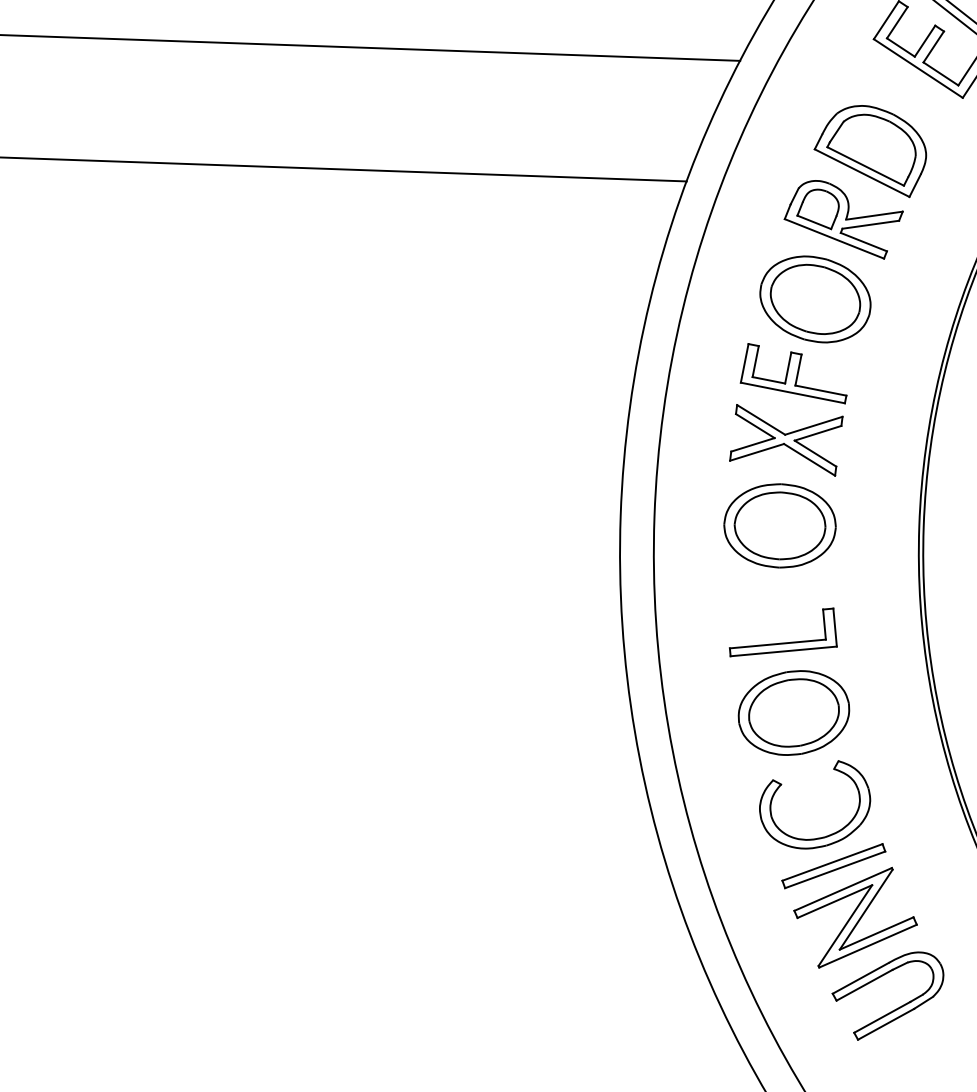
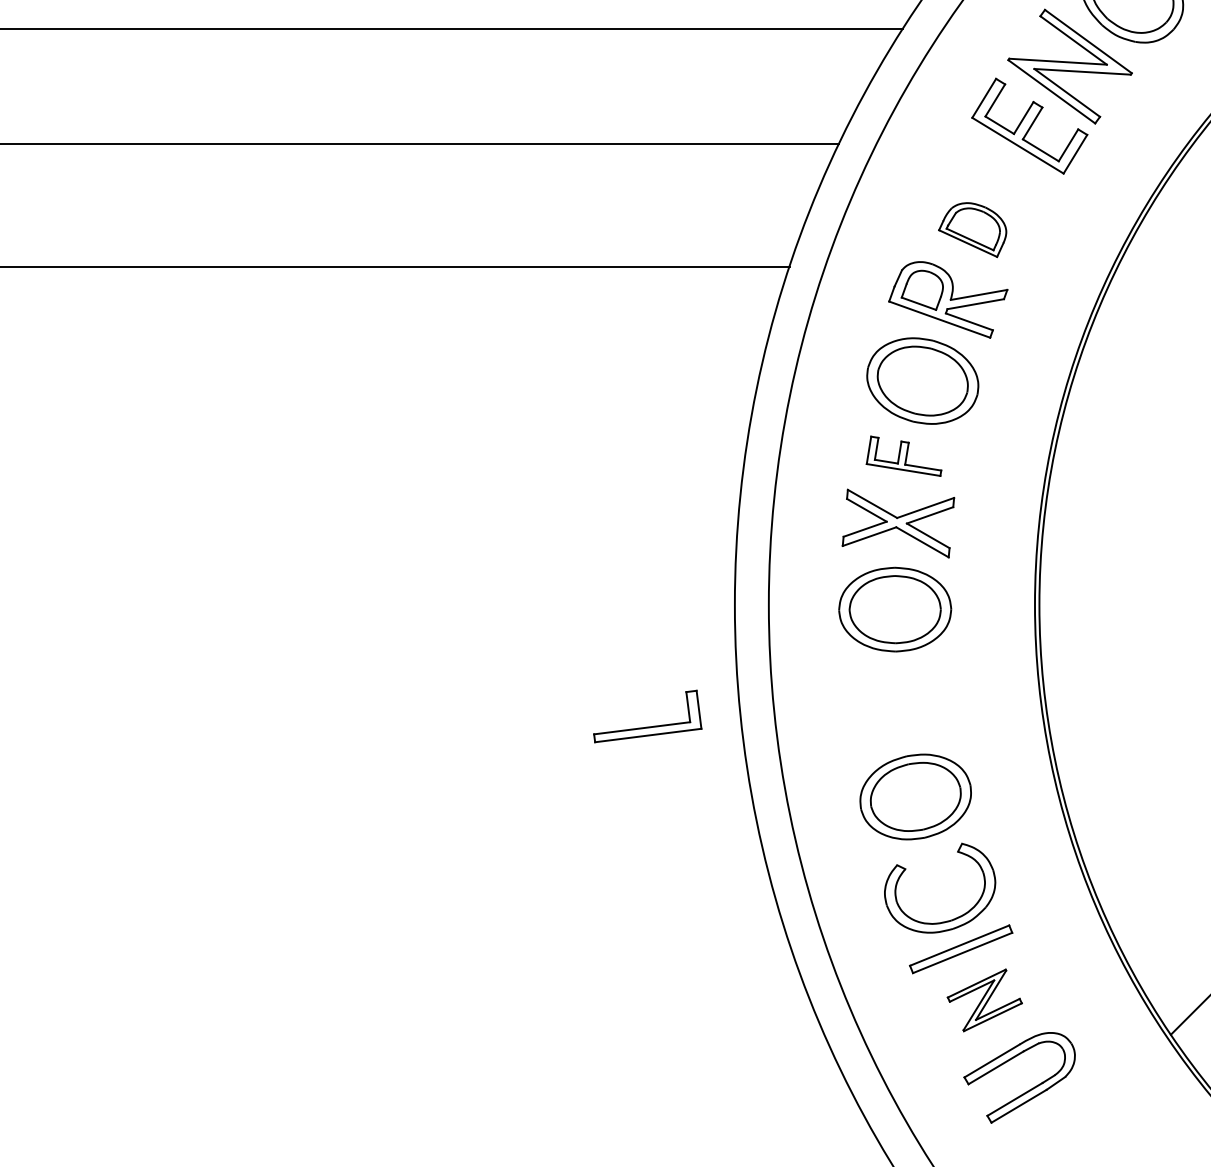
part: (870, 150) -> (972, 229), size x0.6
part: (793, 373) -> (903, 456), size x0.7
part: (783, 642) -> (647, 726), moved
part: (855, 917) -> (984, 1000), size x0.6

